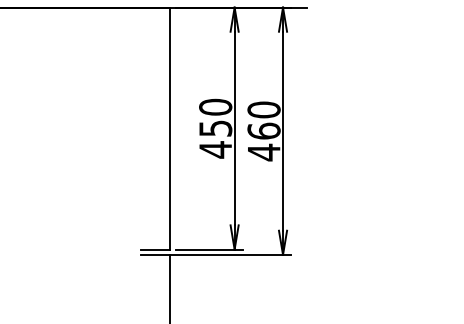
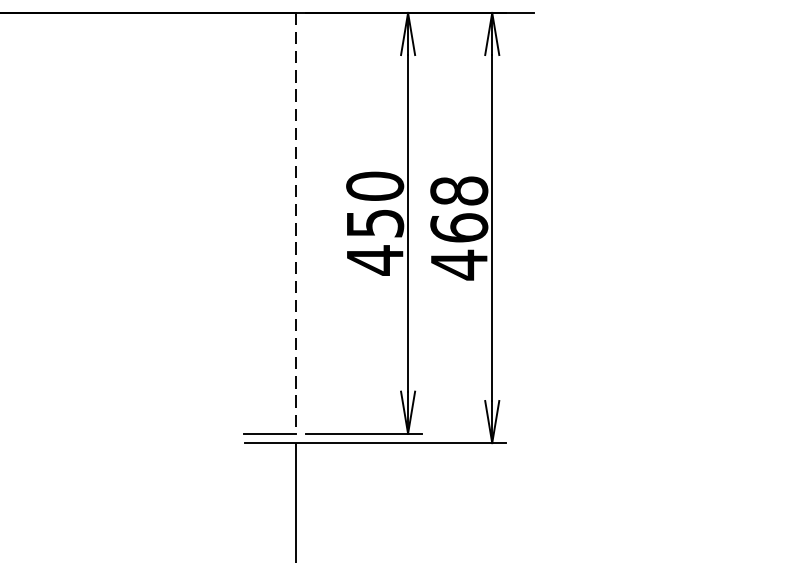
text: (264, 109) -> (460, 190), 460 -> 468
line: (170, 128) -> (296, 223), solid -> dashed

